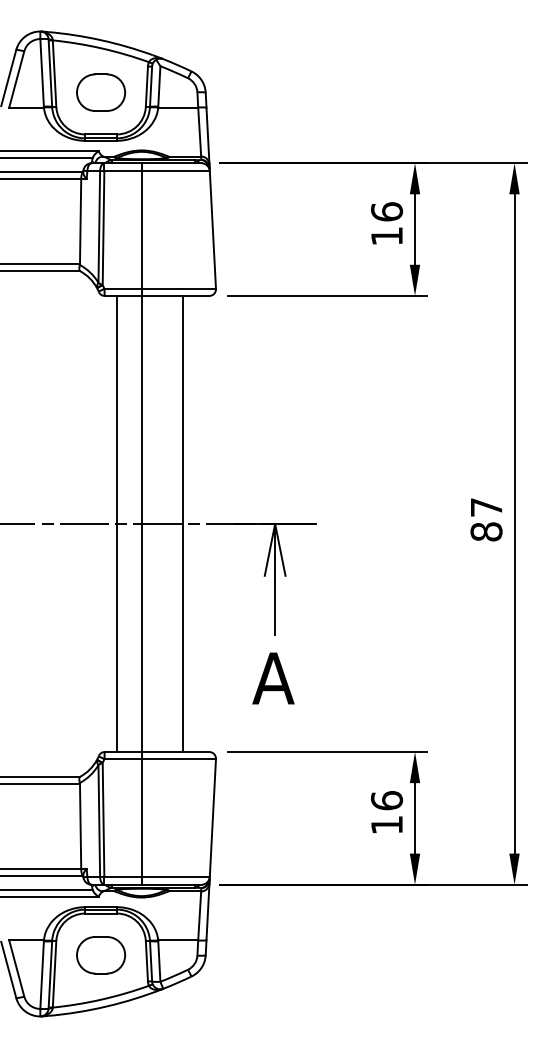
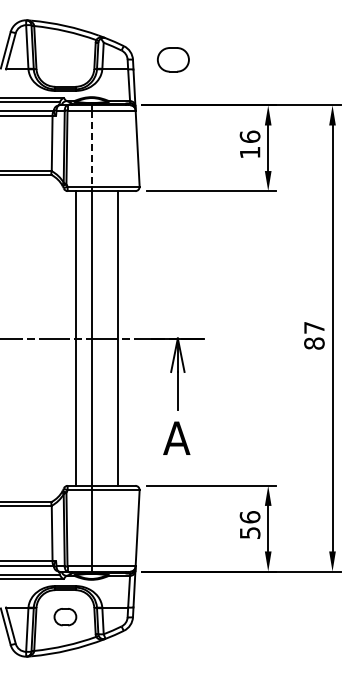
part: (101, 92) -> (173, 59), moved
line: (141, 231) -> (91, 149), solid -> dashed
text: (387, 824) -> (250, 532), 16 -> 56
part: (101, 954) -> (65, 616), size x0.7

